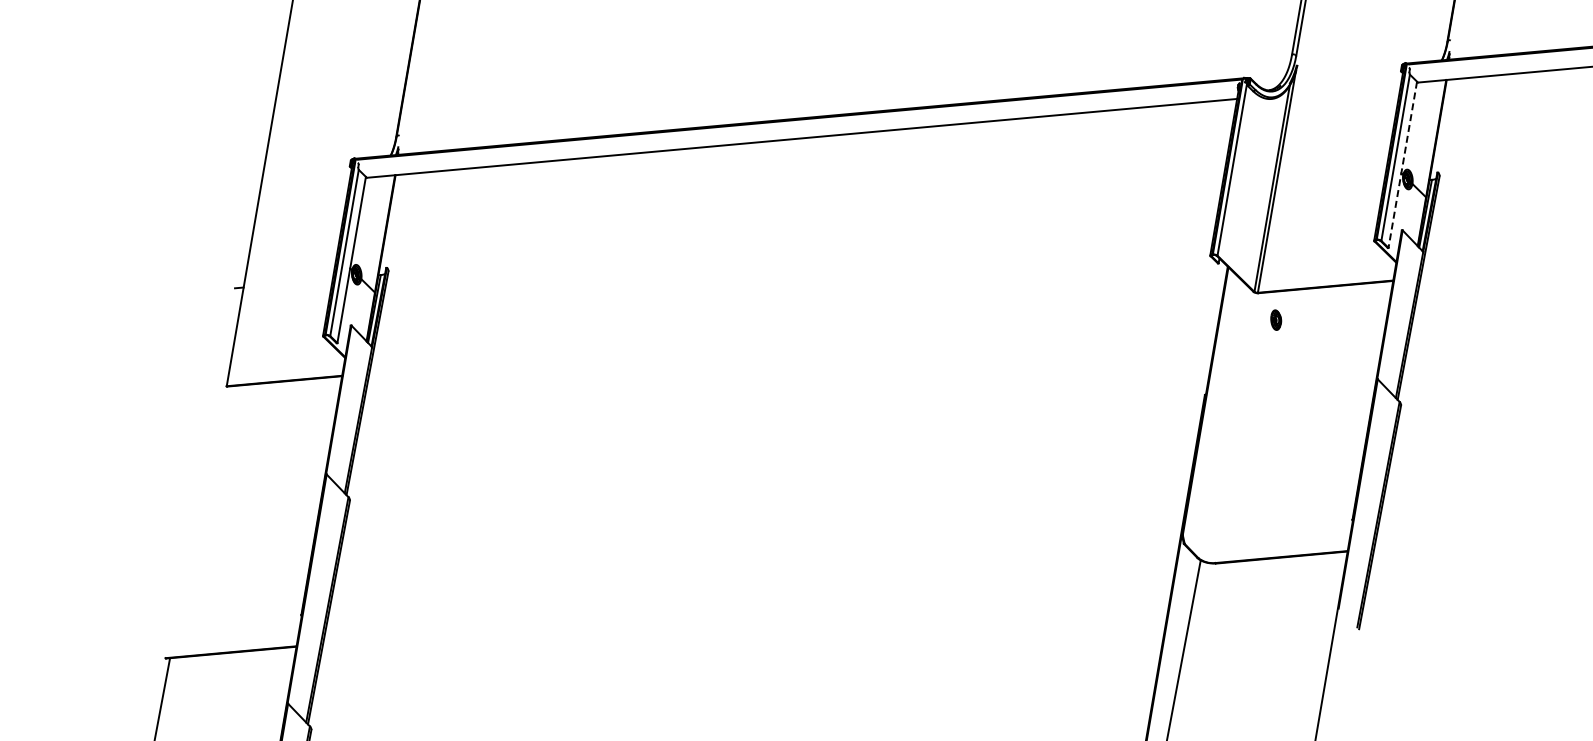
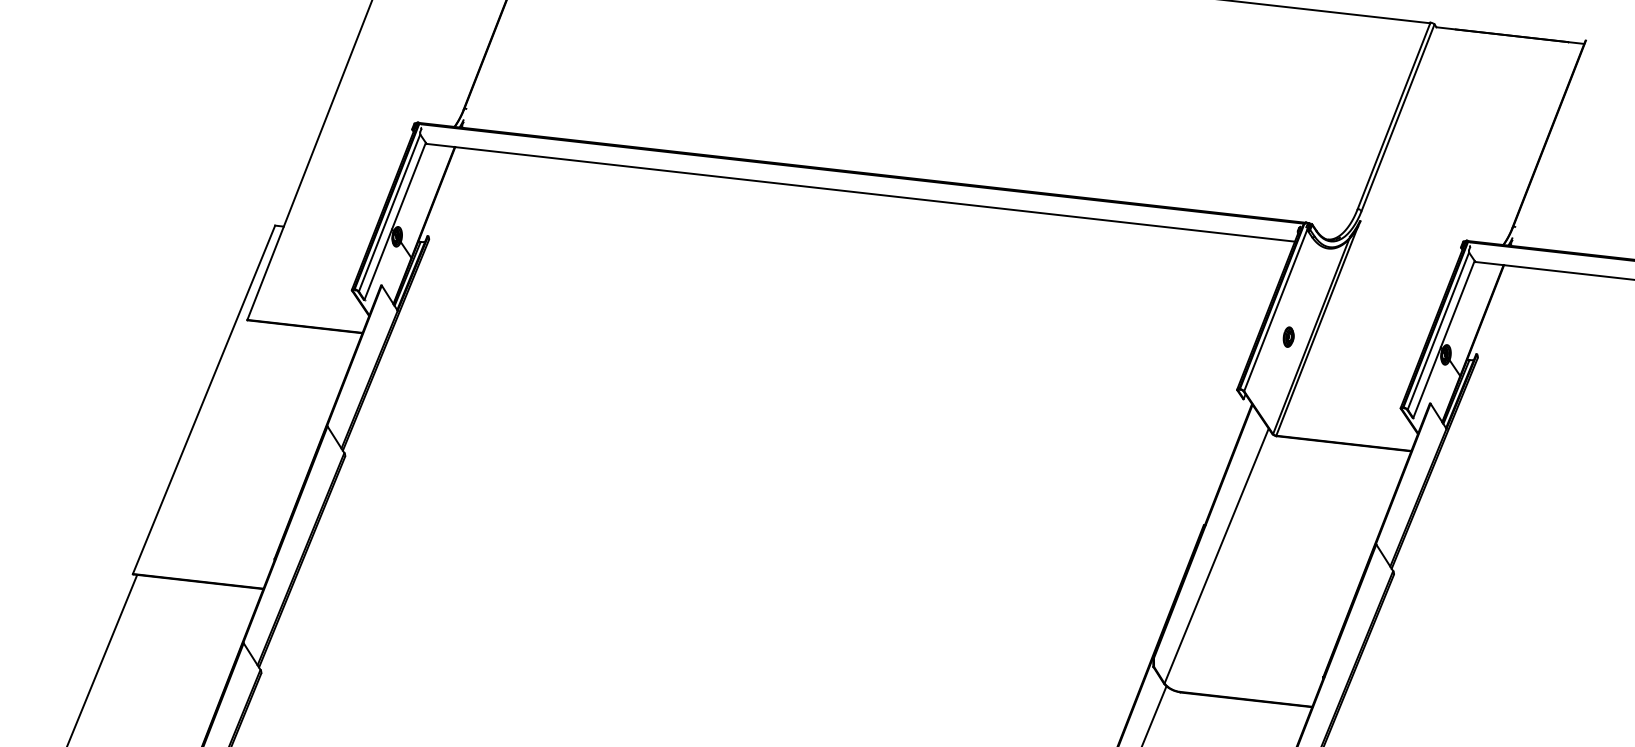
line: (1402, 164) -> (1443, 339), dashed -> solid
part: (1275, 319) -> (1288, 336), moved
line: (1223, 422) -> (1216, 555), added
line: (199, 473) -> (203, 399), added

